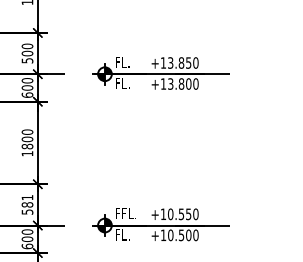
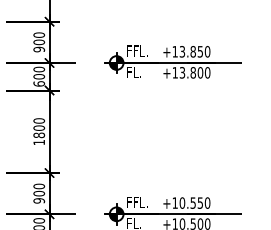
text: (26, 60) -> (38, 49), 500 -> 900
text: (129, 62) -> (141, 51), FL. -> FFL.
text: (27, 204) -> (39, 193), 581 -> 900

